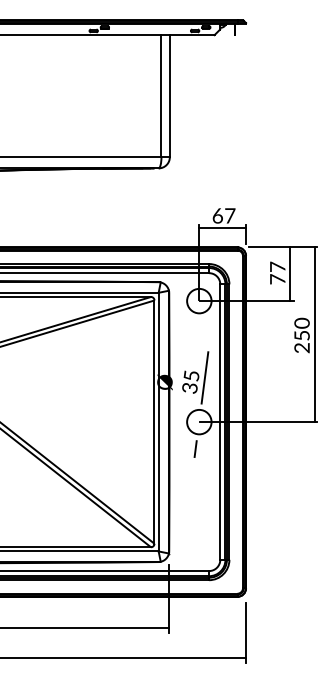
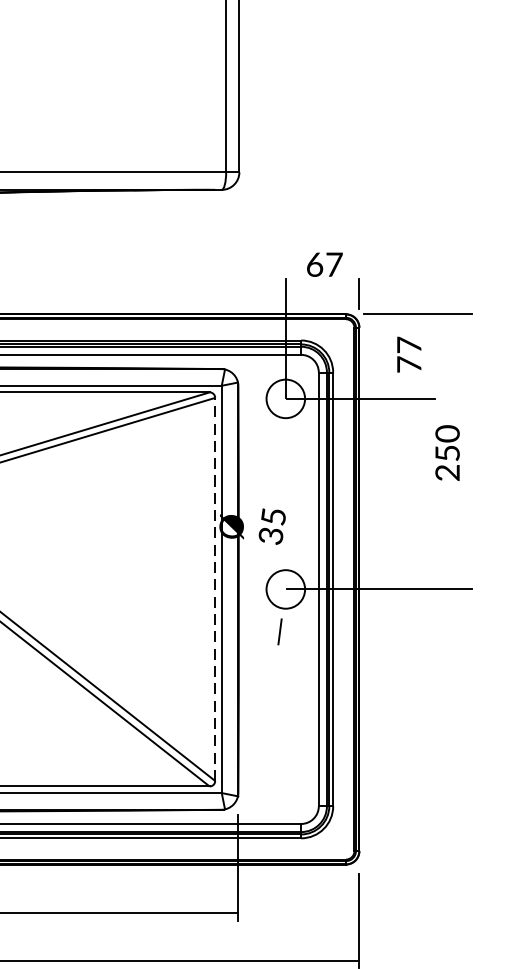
line: (222, 227) -> (322, 282), removed
line: (290, 274) -> (429, 356), removed
line: (314, 334) -> (467, 451), removed
line: (204, 377) -> (293, 519), removed
line: (154, 422) -> (215, 590), solid -> dashed

